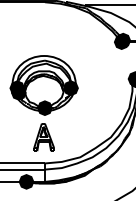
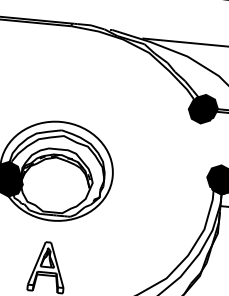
fill: (70, 88) -> (102, 184), removed
fill: (44, 108) -> (52, 215), removed

